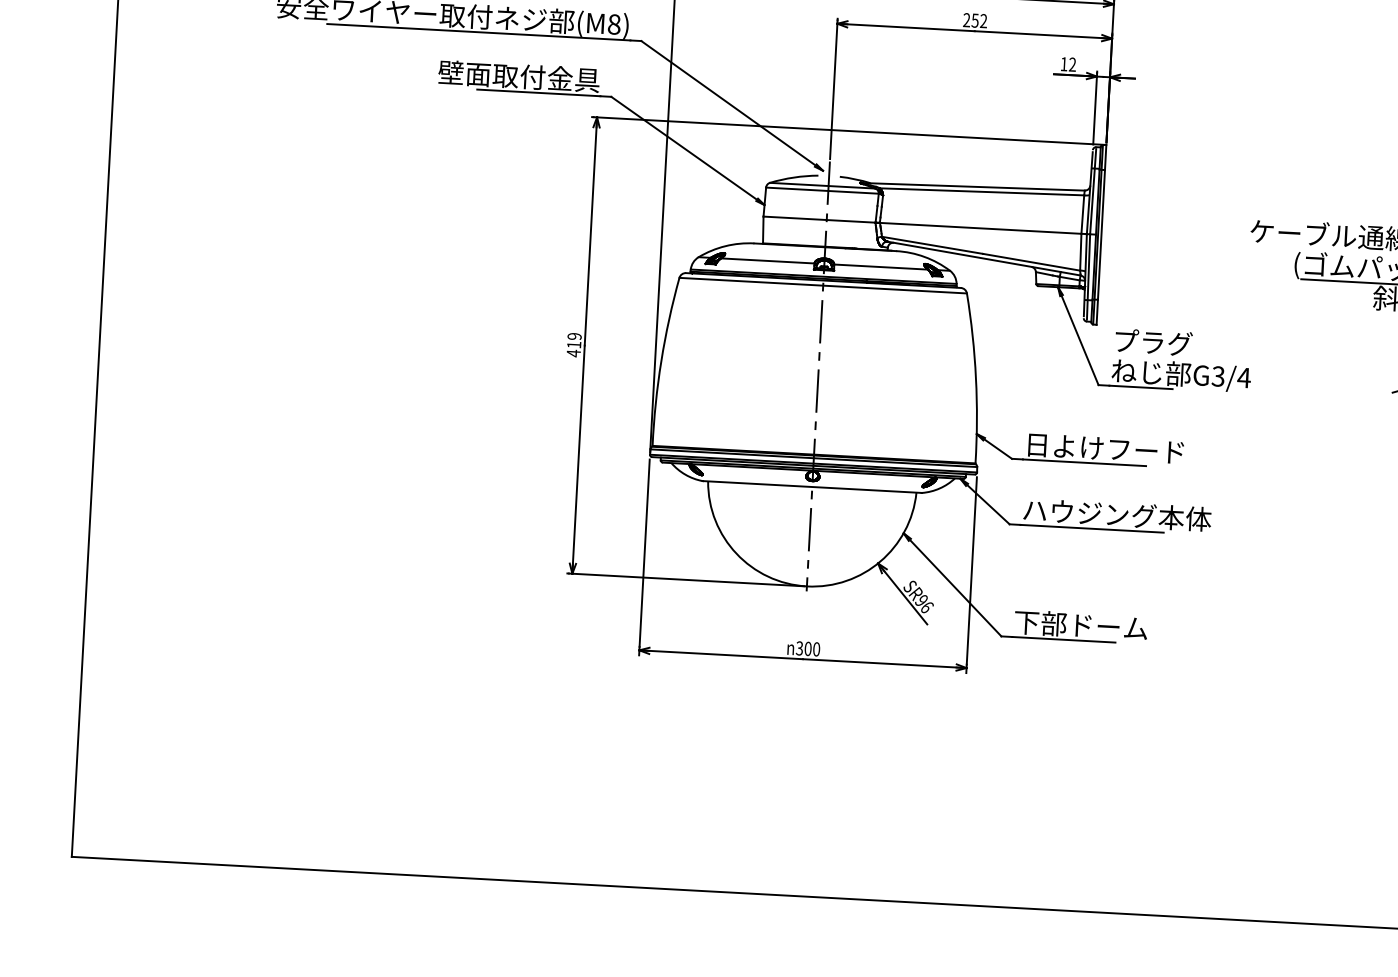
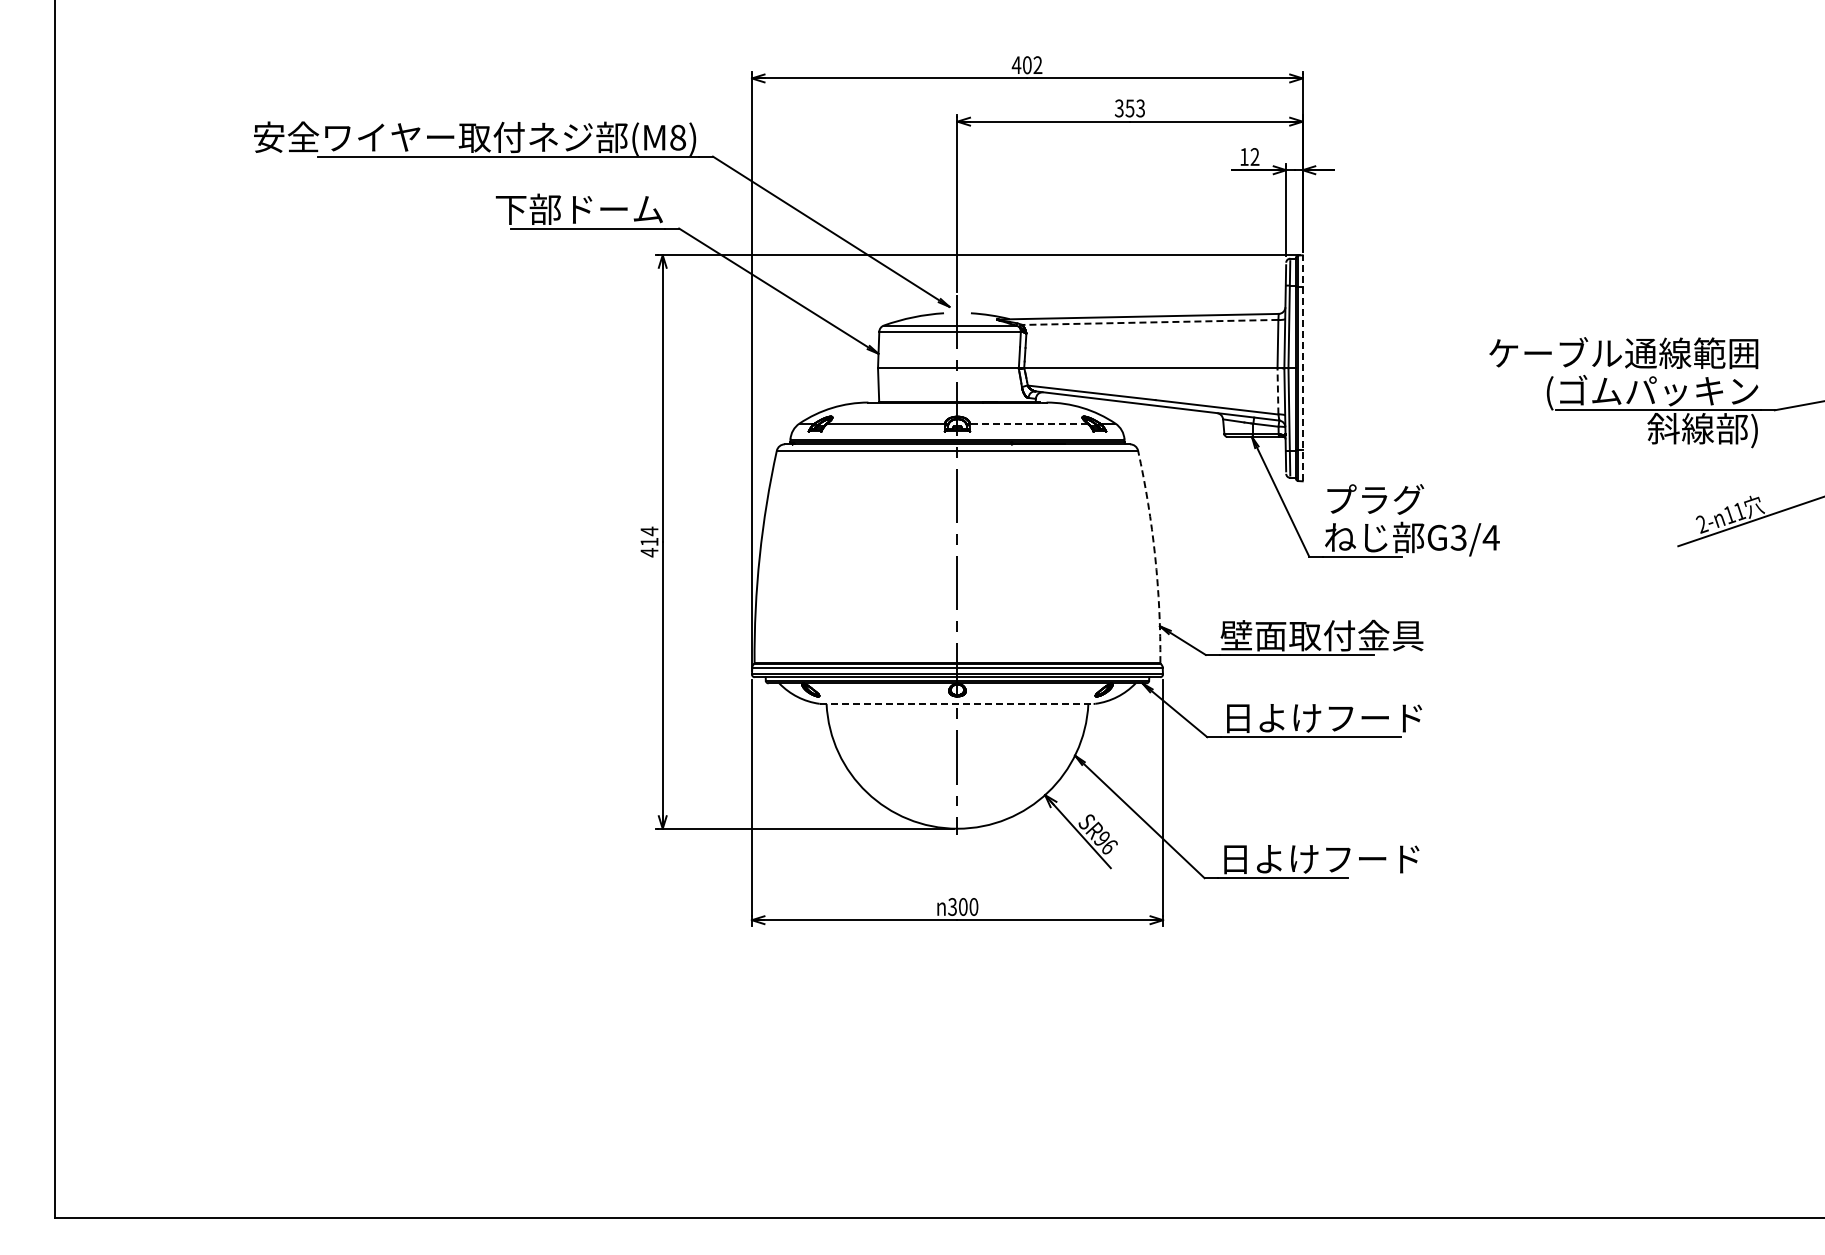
text: (974, 20) -> (1129, 108), 252 -> 353
text: (519, 75) -> (562, 208), 壁面取付金具 -> 下部ドーム
line: (981, 191) -> (1149, 322), solid -> dashed
line: (1101, 234) -> (1302, 367), solid -> dashed
line: (1080, 251) -> (1277, 390), solid -> dashed
line: (880, 267) -> (1028, 423), solid -> dashed
text: (574, 336) -> (649, 531), 419 -> 414
arc: (976, 378) -> (1155, 556), solid -> dashed
text: (1104, 448) -> (1321, 635), 日よけフード -> 壁面取付金具
line: (812, 486) -> (957, 703), solid -> dashed
text: (1117, 514) -> (1341, 717), ハウジング本体 -> 日よけフード
text: (1093, 625) -> (1319, 858), 下部ドーム -> 日よけフード

